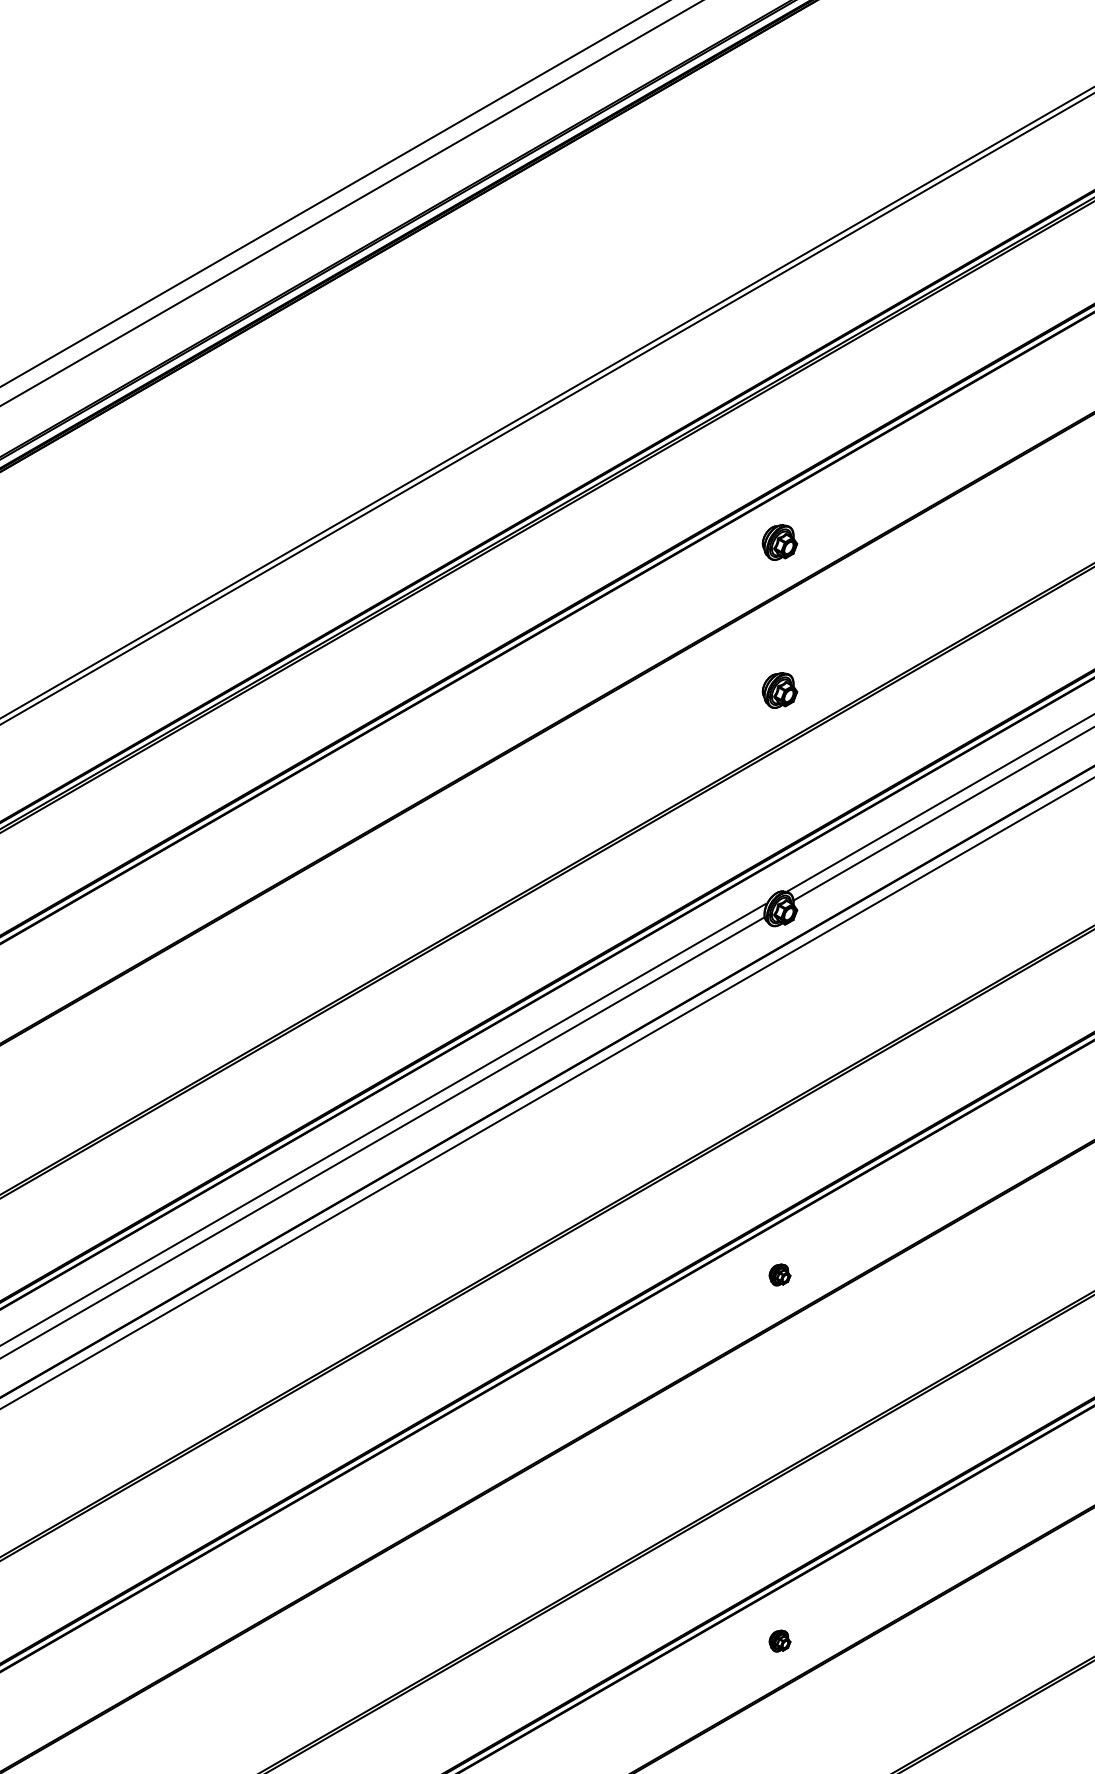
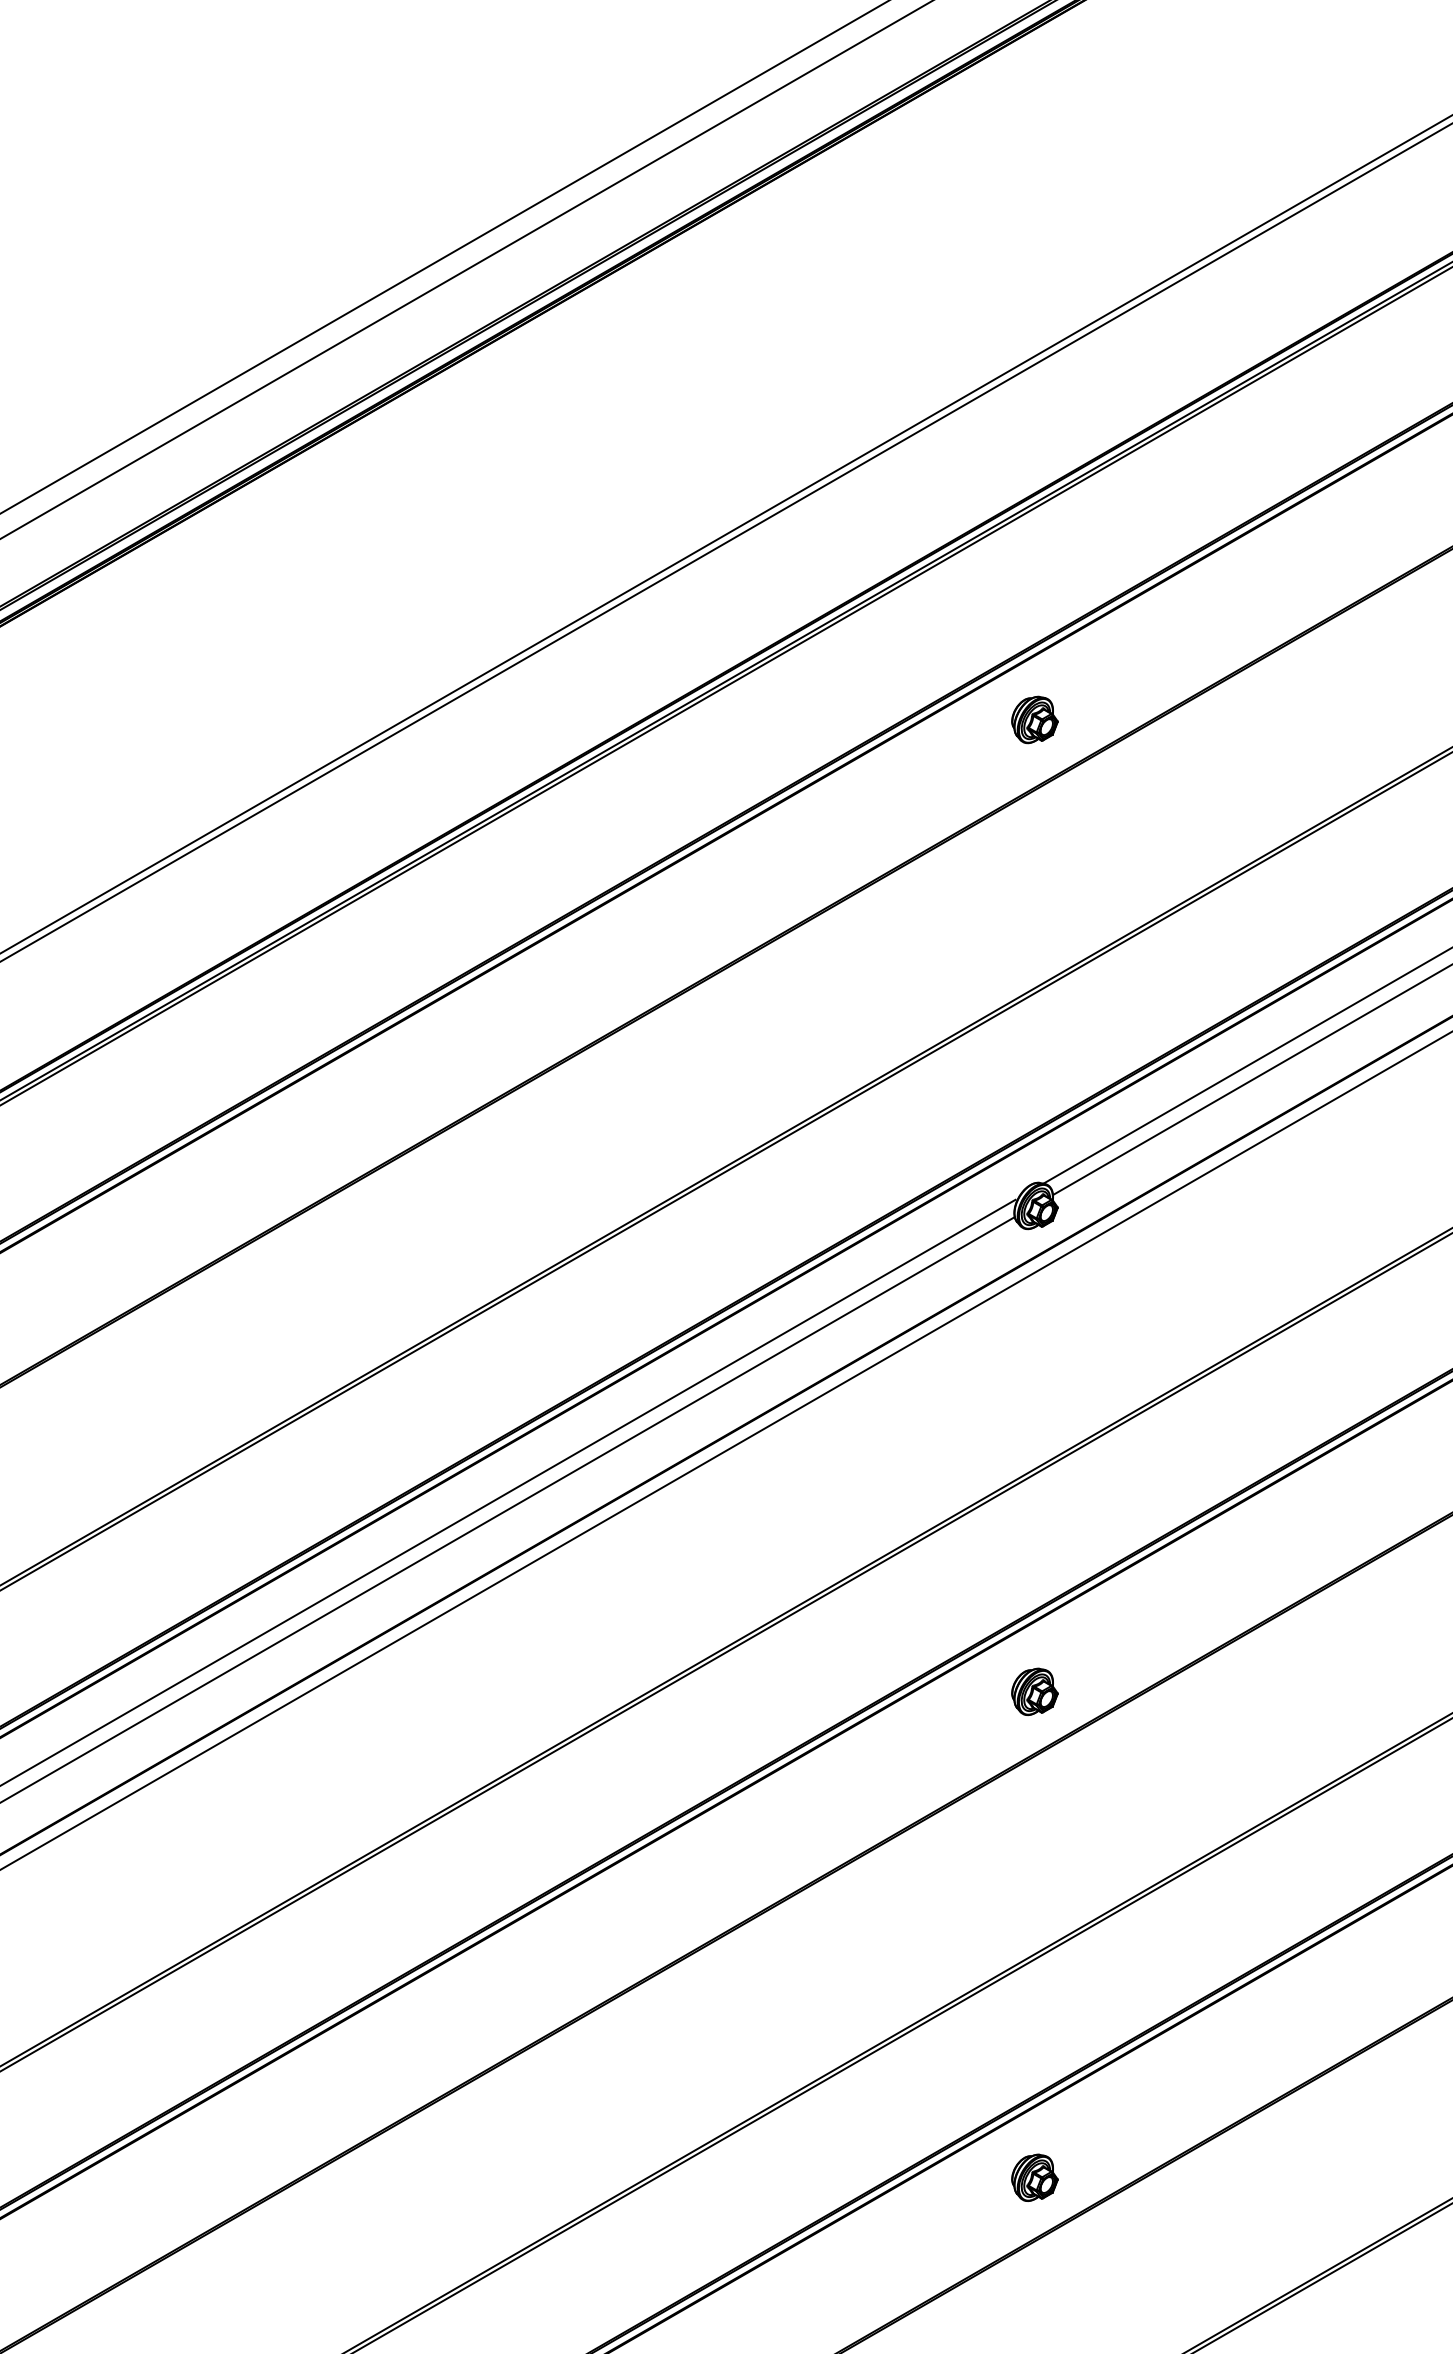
part: (779, 690) -> (1034, 916), removed
part: (779, 1274) -> (1034, 1691), size x1.67
part: (779, 1640) -> (1034, 2176), size x1.67

